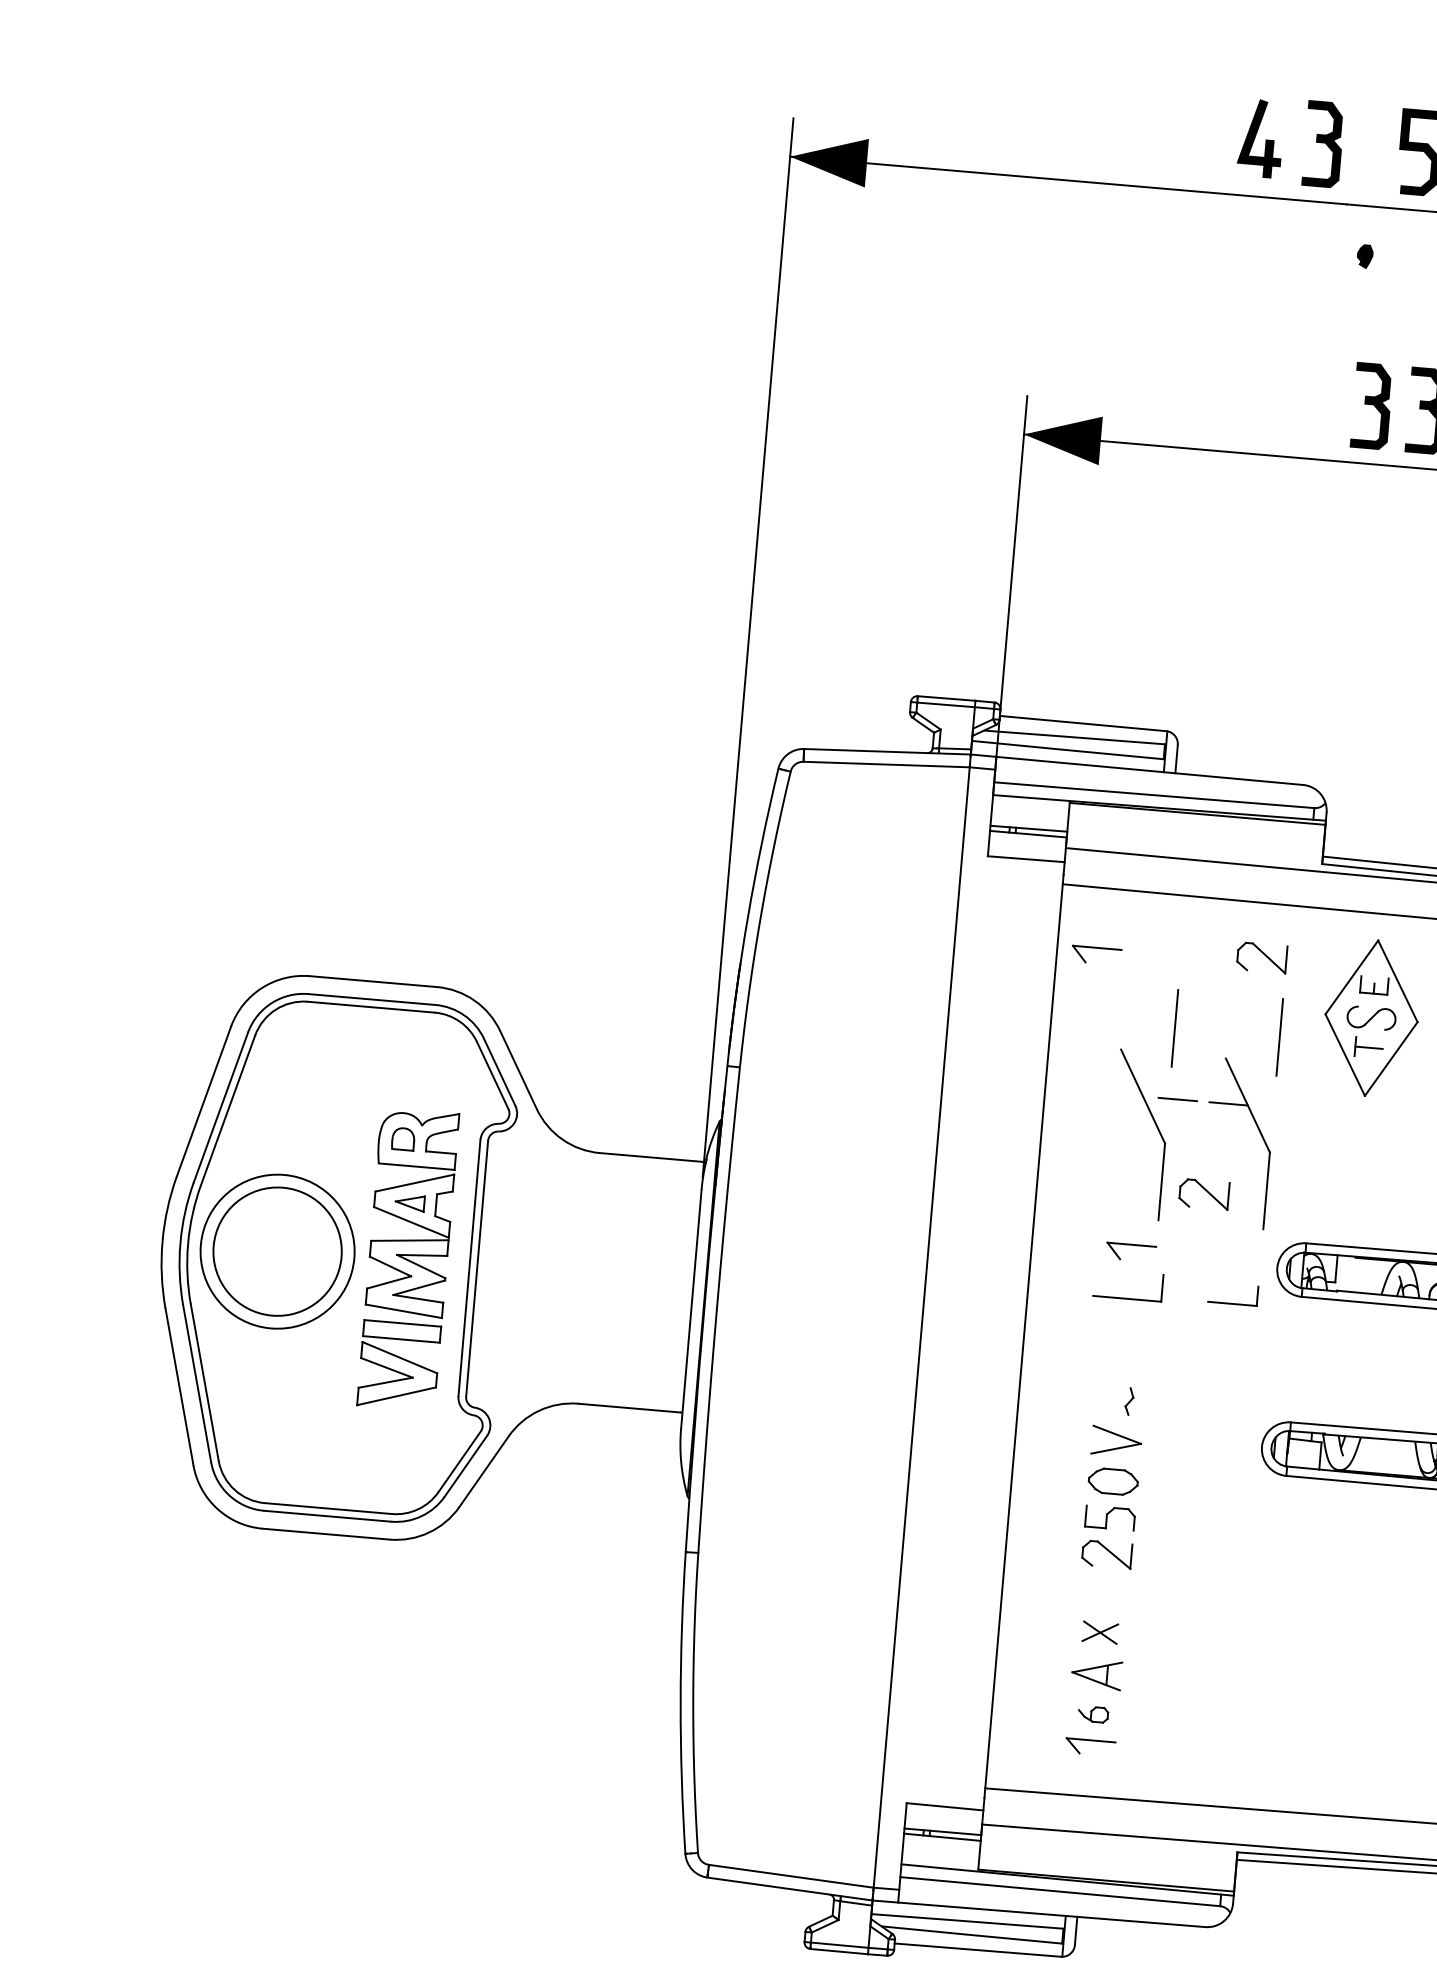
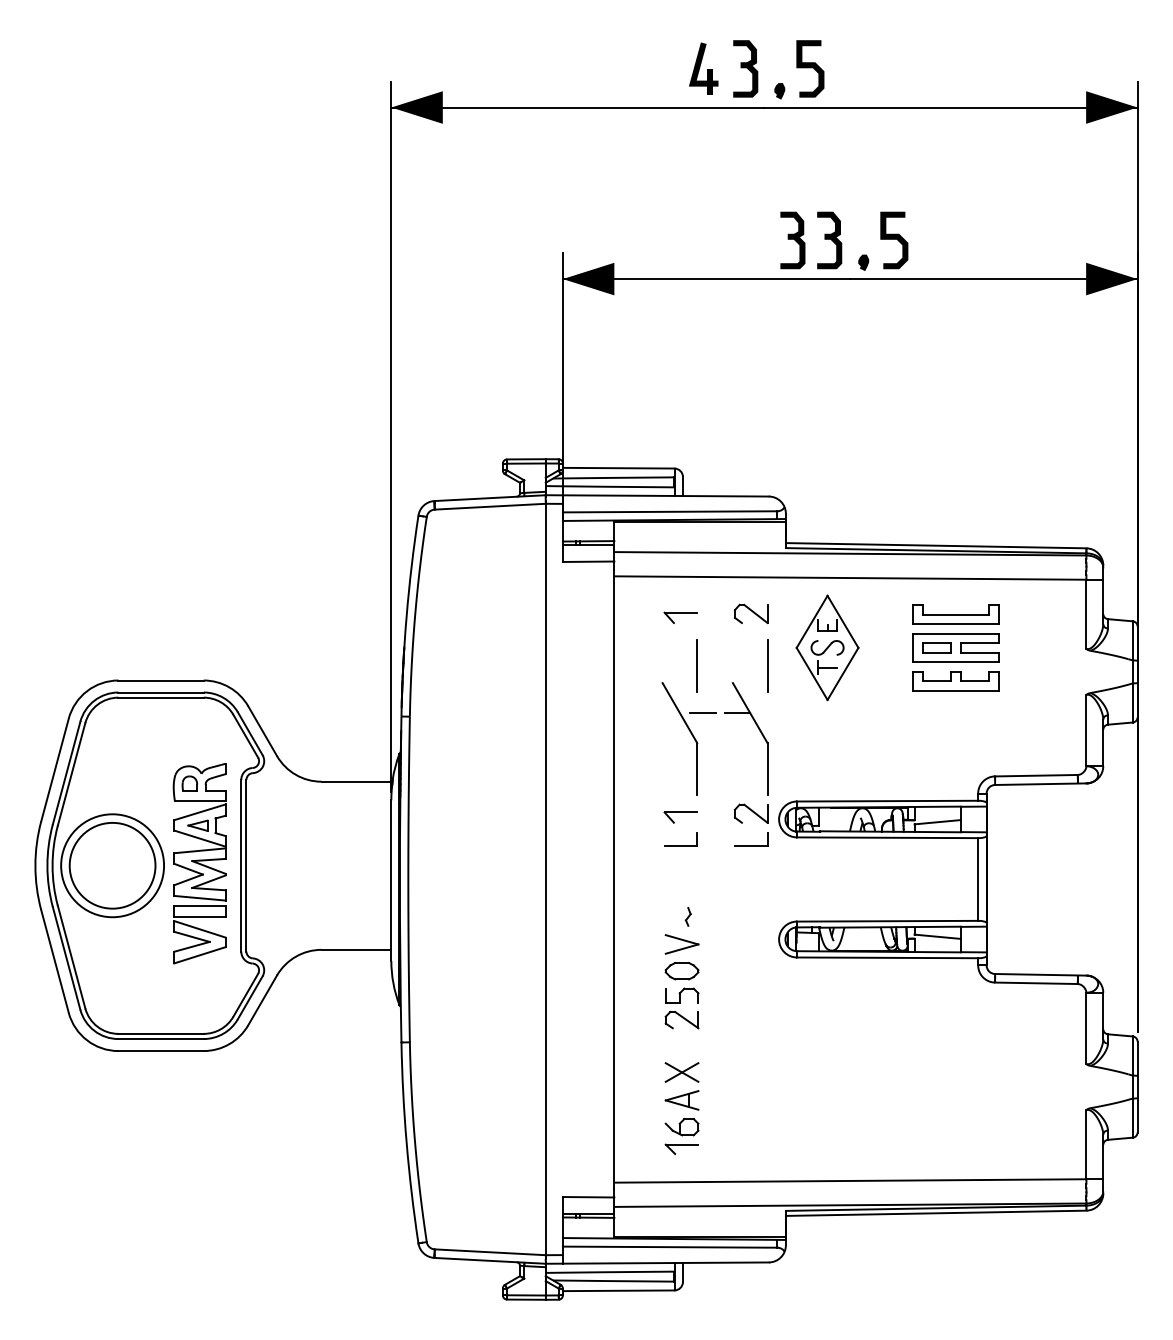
part: (1364, 256) -> (779, 91), moved
part: (1095, 954) -> (680, 617), moved
part: (1203, 1193) -> (750, 813), moved
part: (1127, 1285) -> (680, 839), size x0.71
part: (1099, 1632) -> (681, 1072), size x1.43
part: (1092, 1714) -> (681, 1127), size x1.67

